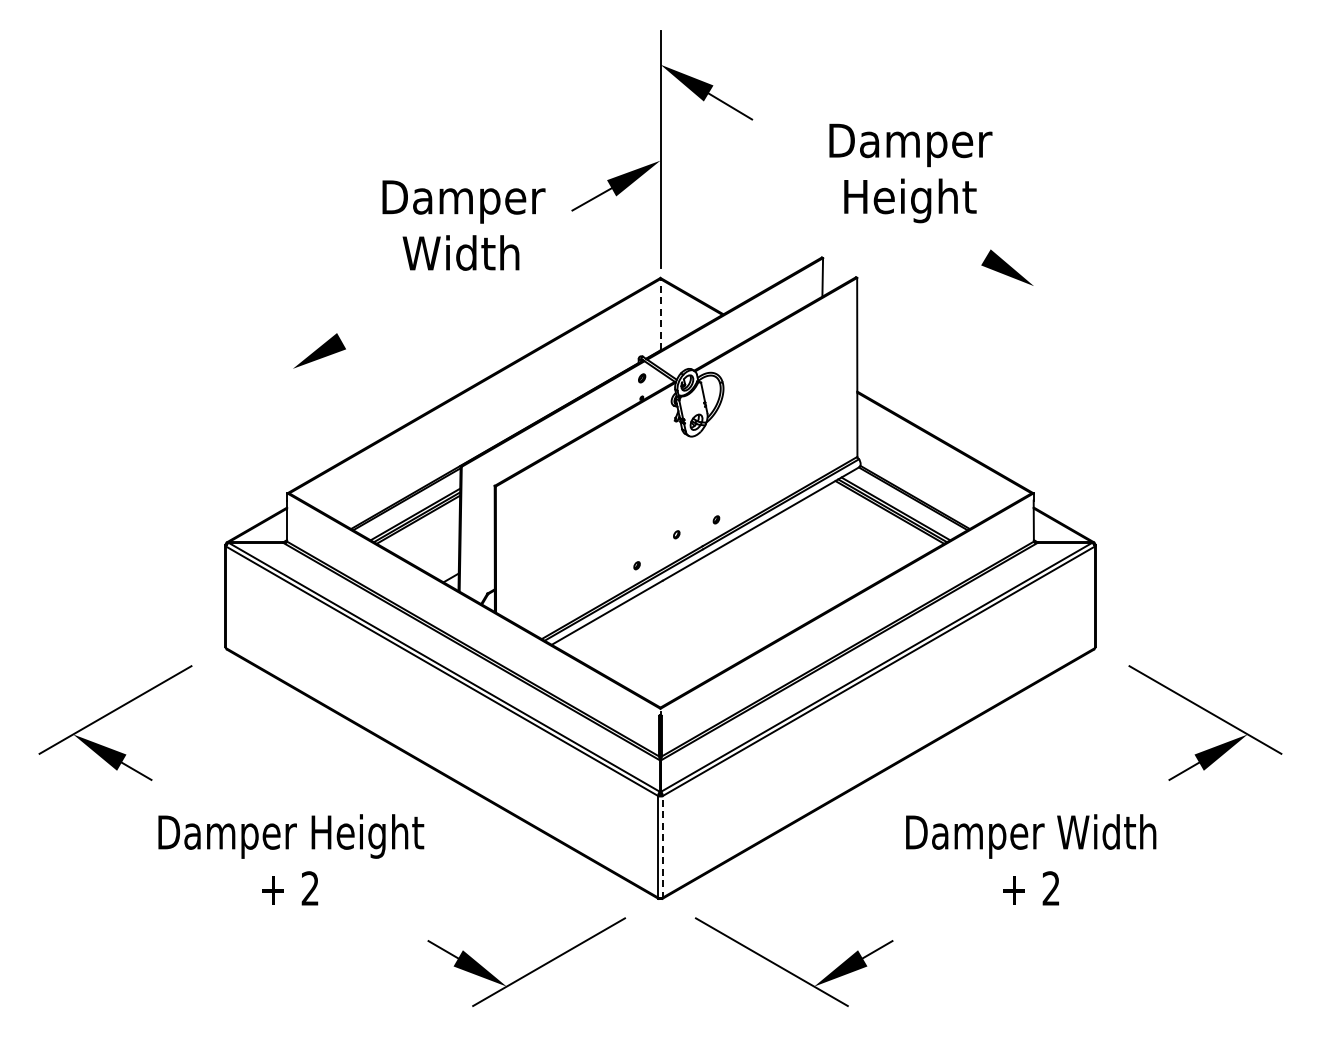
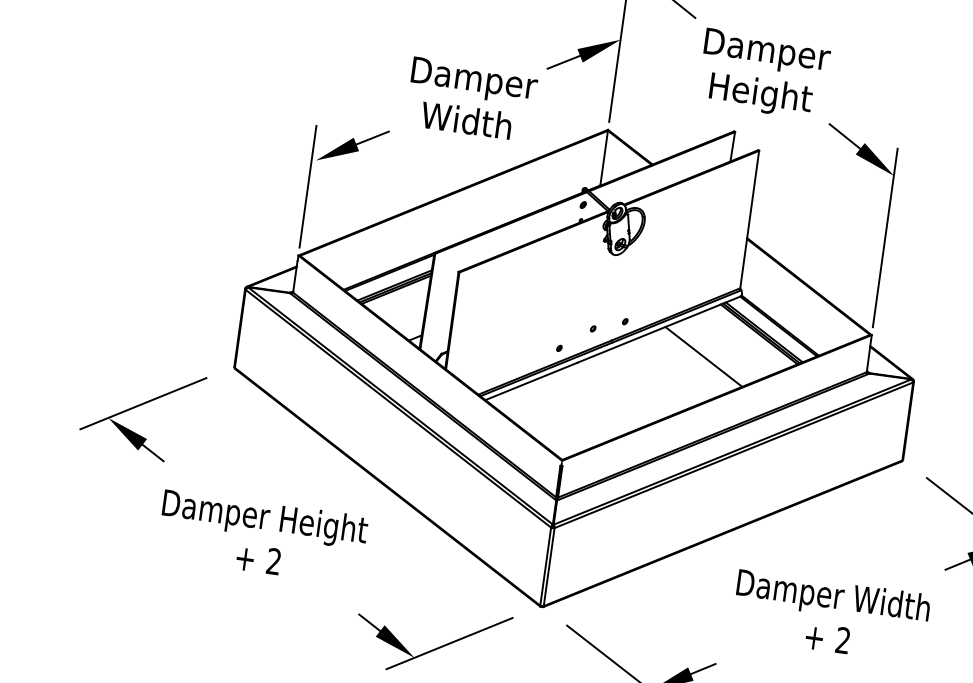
text: (910, 173) -> (763, 74), moved
text: (463, 225) -> (471, 99), moved
line: (963, 244) -> (844, 136), added
line: (660, 314) -> (604, 157), dashed -> solid
line: (360, 329) -> (372, 137), added
line: (1033, 366) -> (885, 237), added
line: (287, 403) -> (308, 186), added
line: (822, 550) -> (703, 356), added
line: (662, 846) -> (549, 566), dashed -> solid

